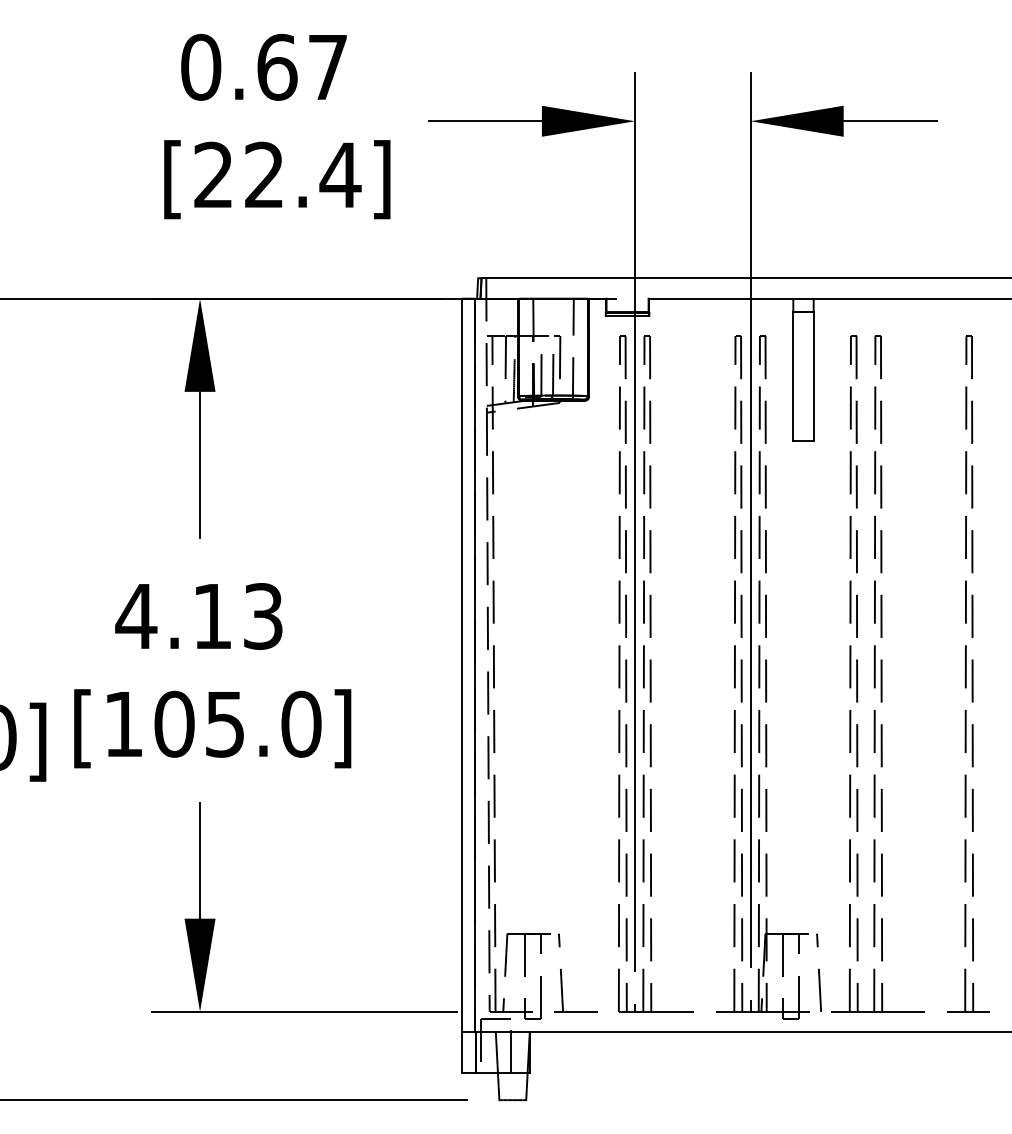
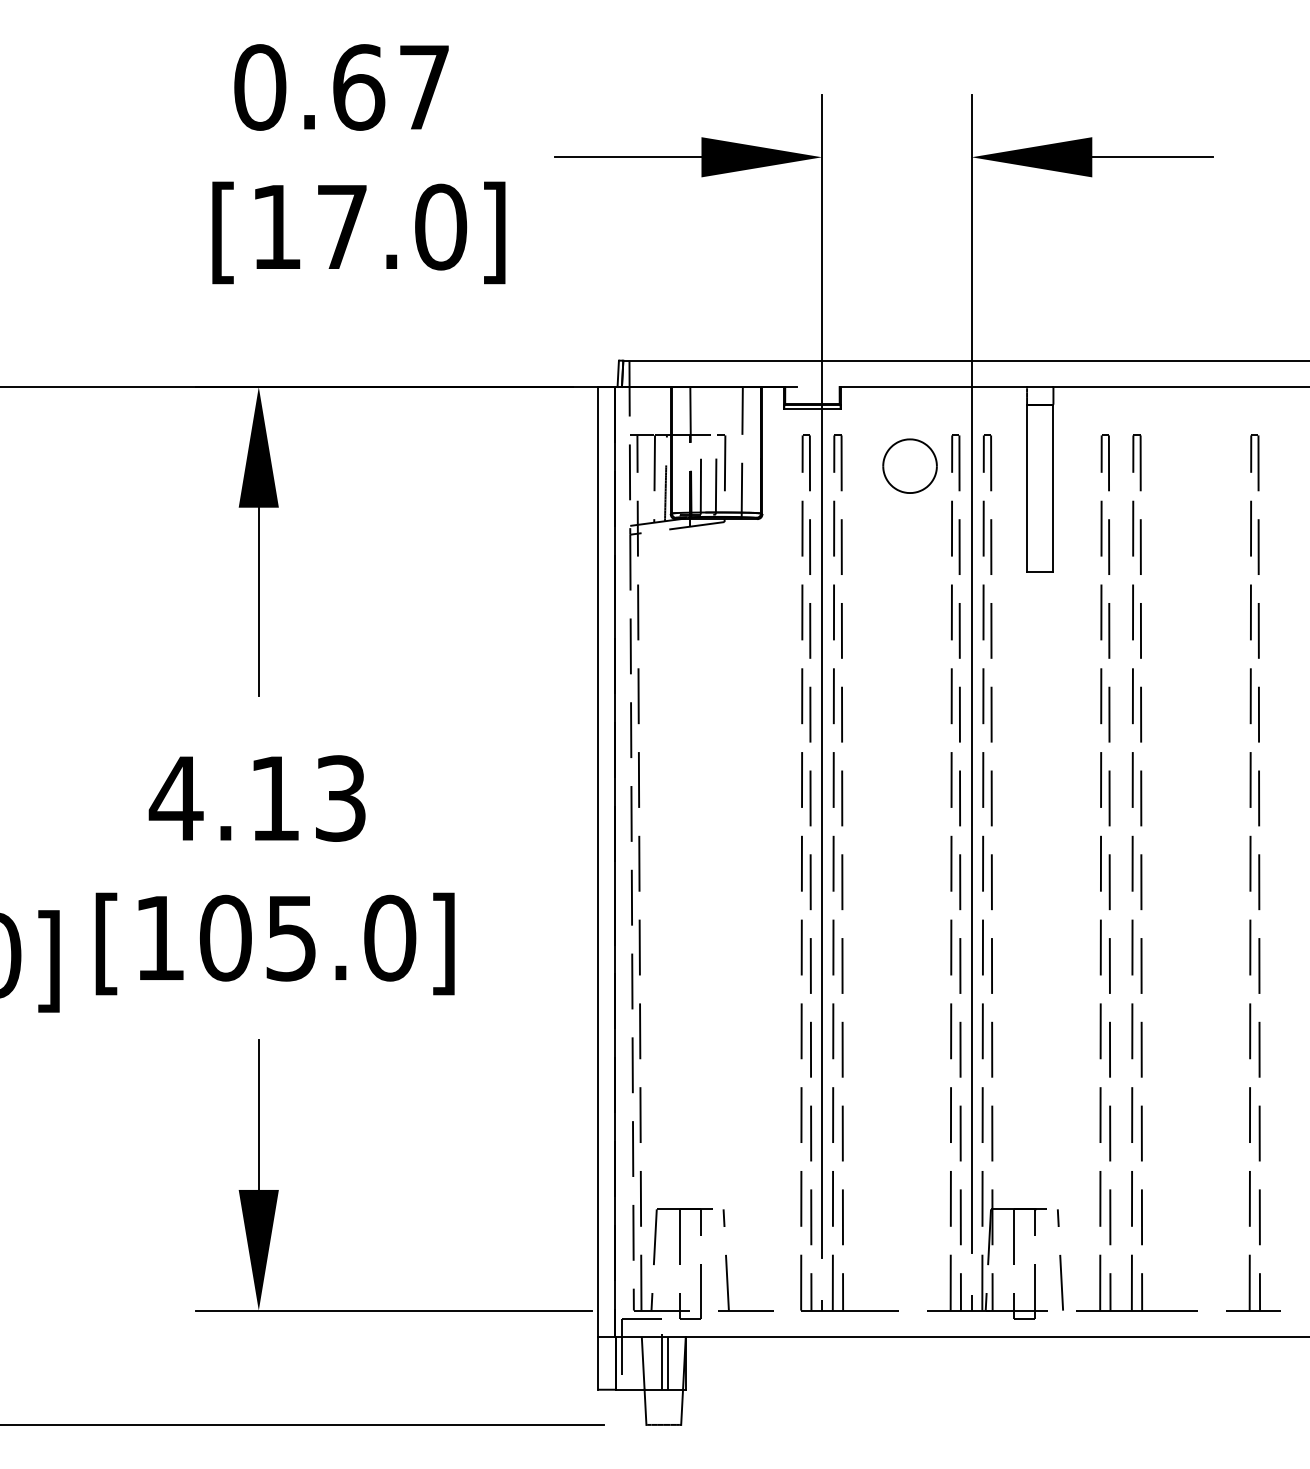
text: (277, 174) -> (359, 226), [22.4] -> [17.0]
part: (702, 359) -> (909, 465), added
line: (516, 1051) -> (668, 1362), added

